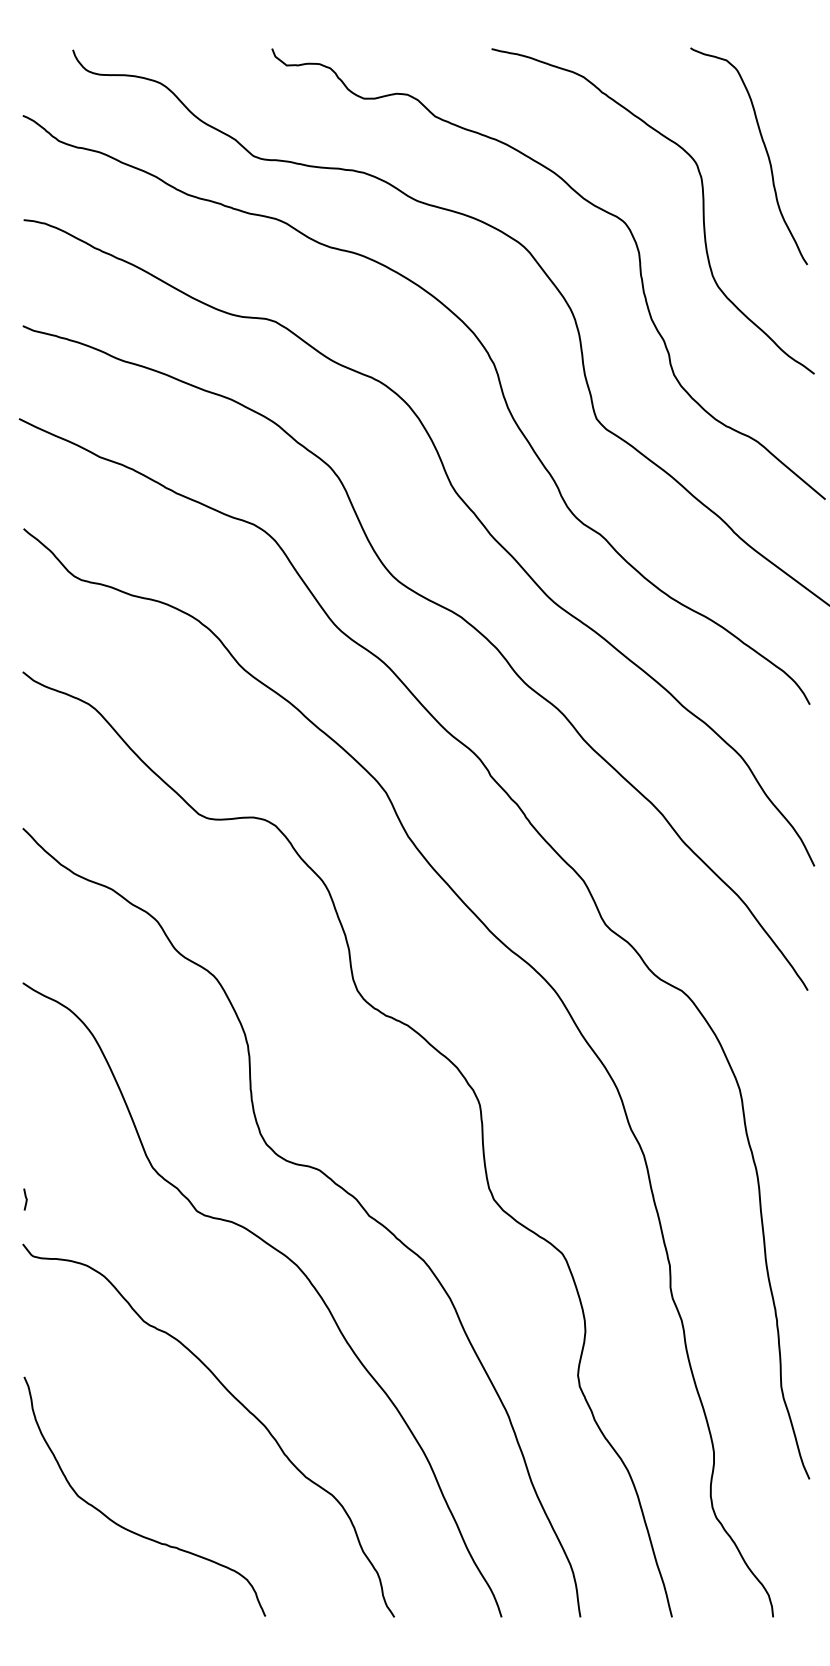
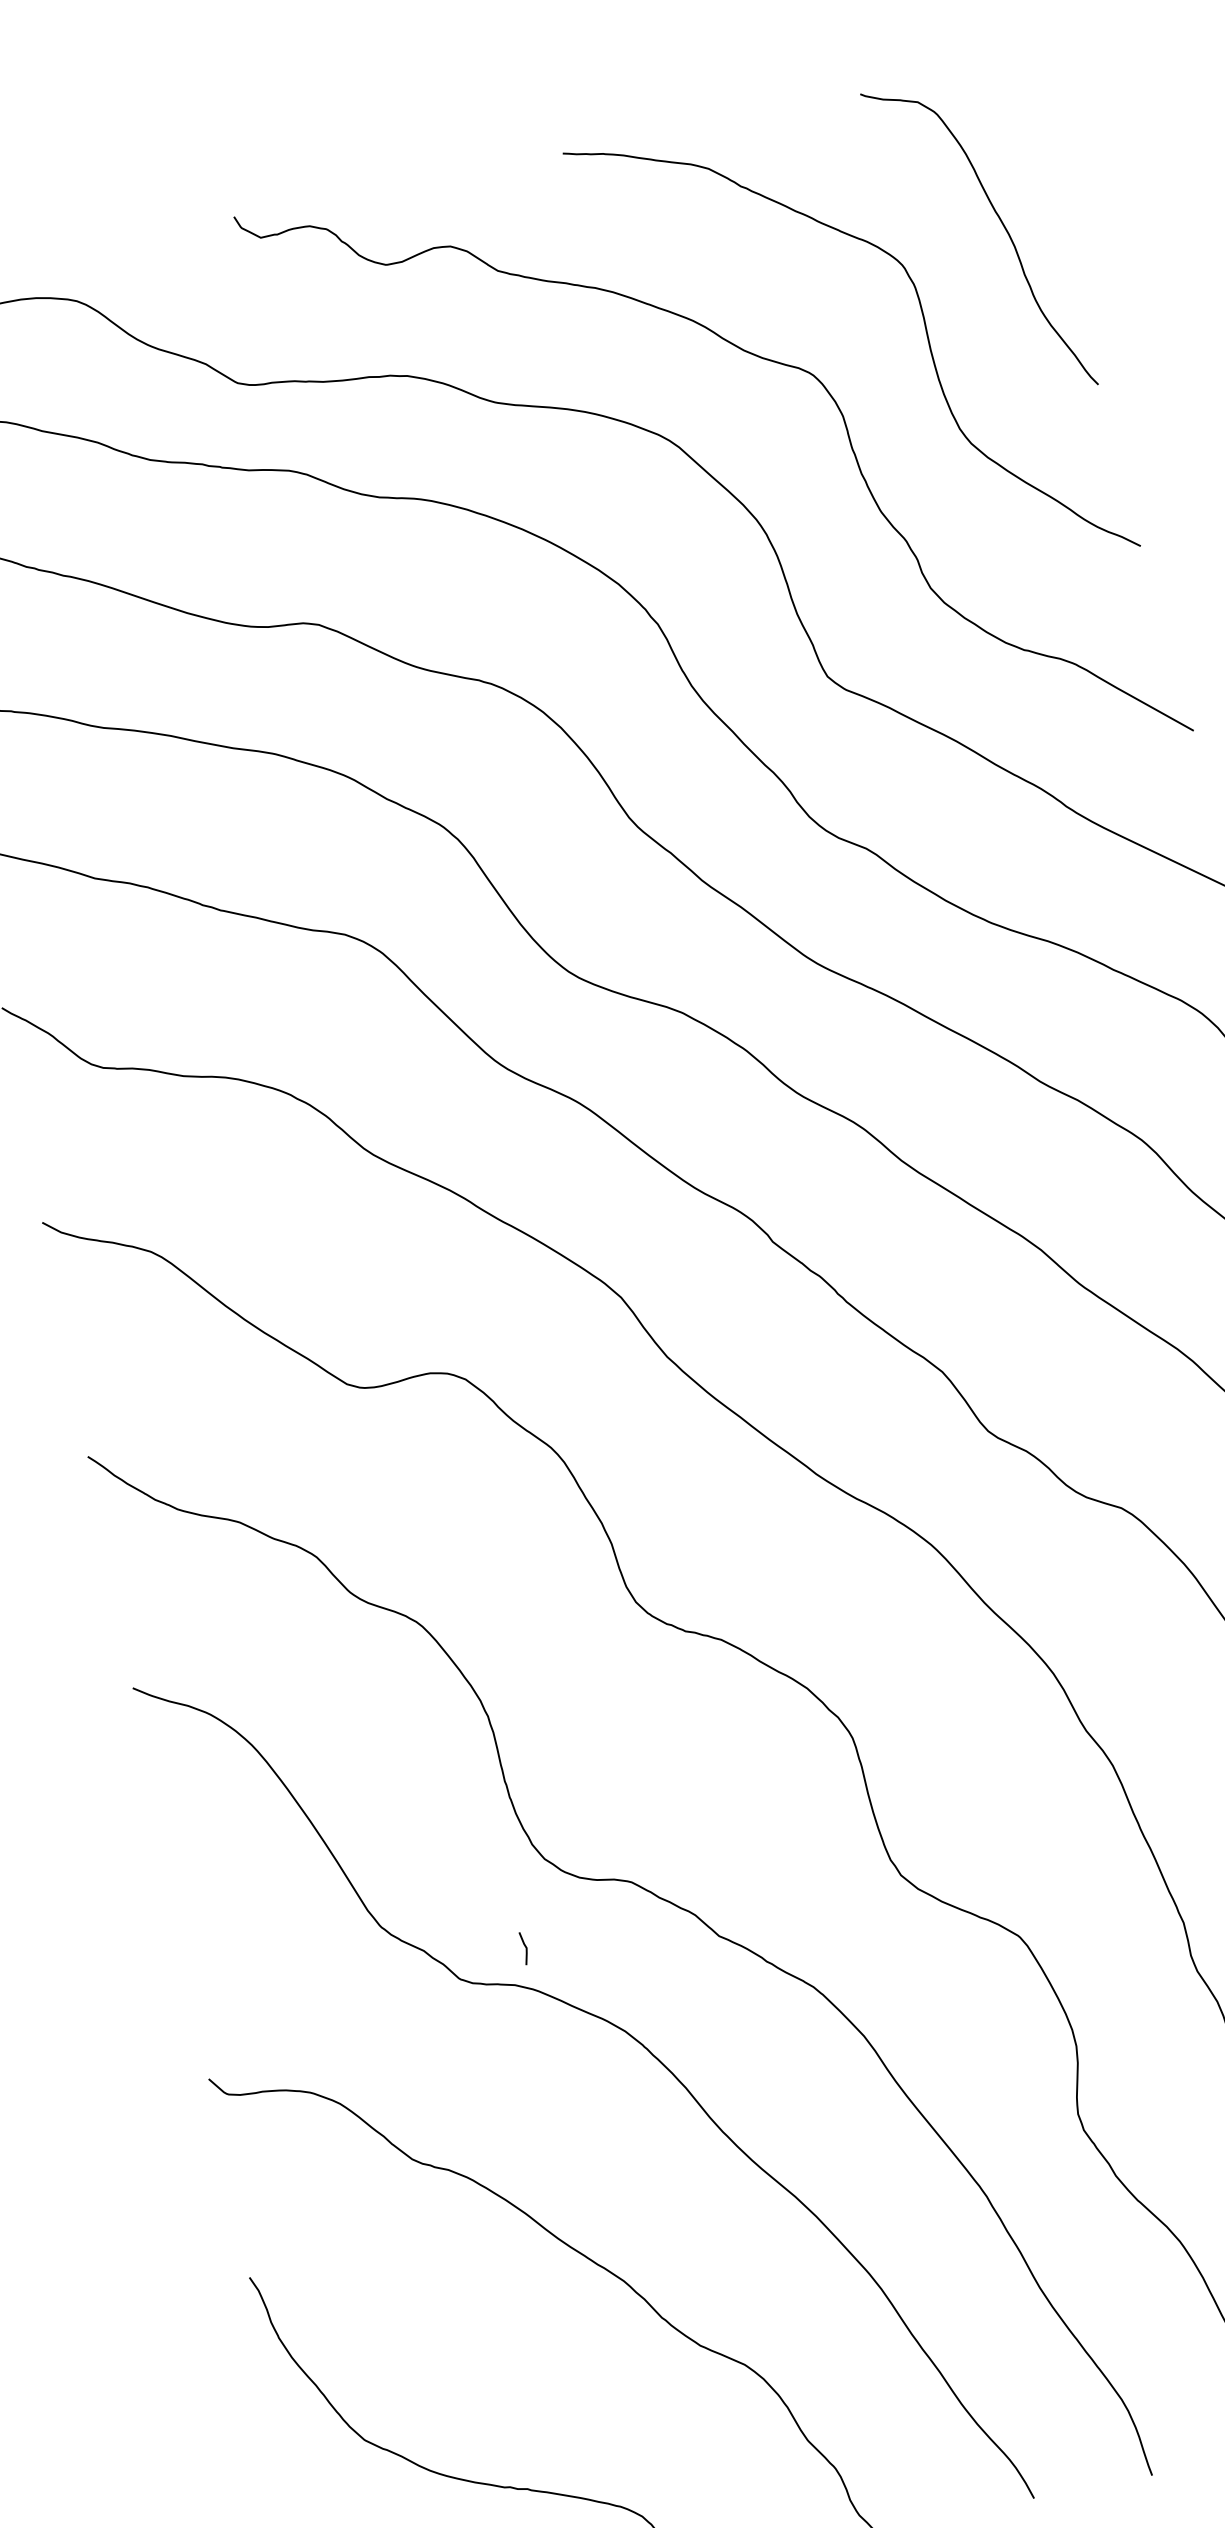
line: (25, 1199) -> (524, 1948), moved

